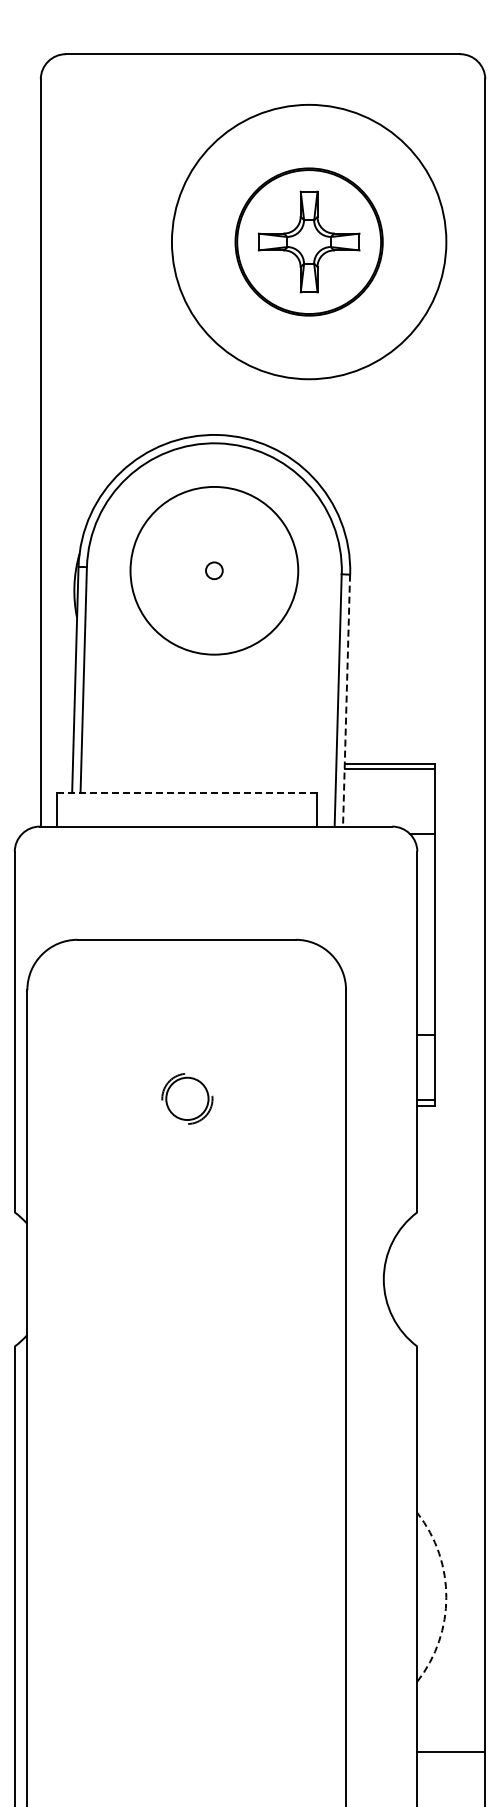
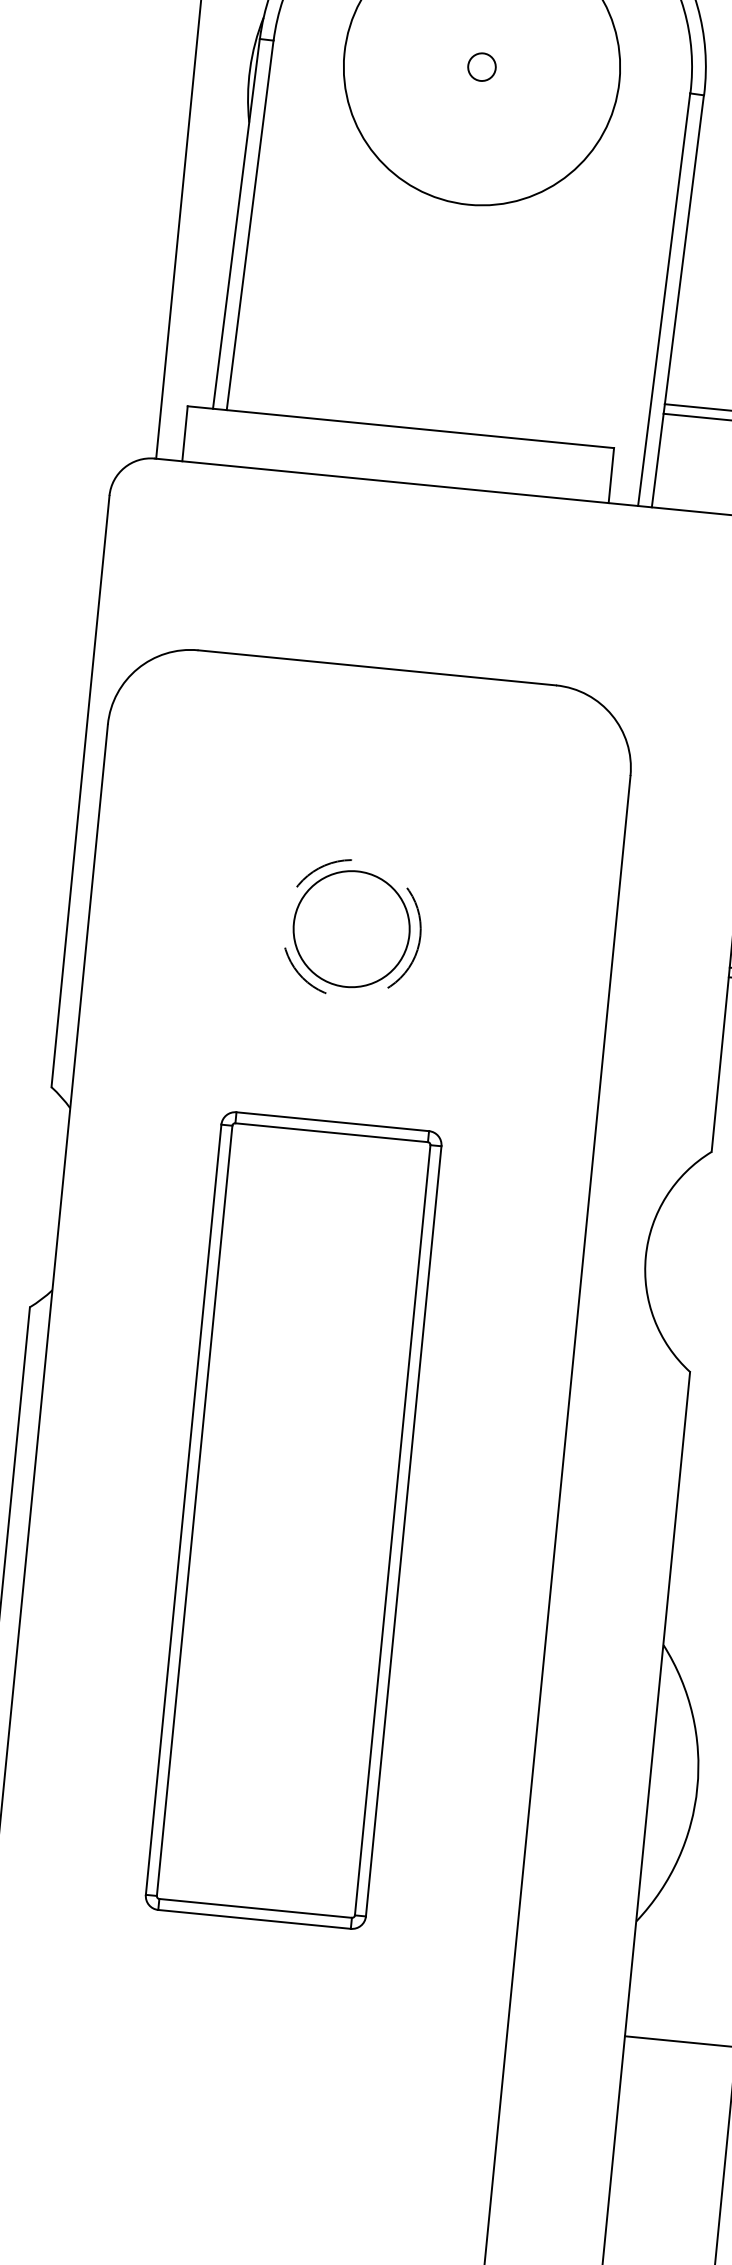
line: (346, 701) -> (677, 302), dashed -> solid
line: (186, 793) -> (400, 427), dashed -> solid
part: (188, 1098) -> (354, 928), size x1.67
part: (186, 1459) -> (293, 1520), added
arc: (446, 1597) -> (697, 1788), dashed -> solid

